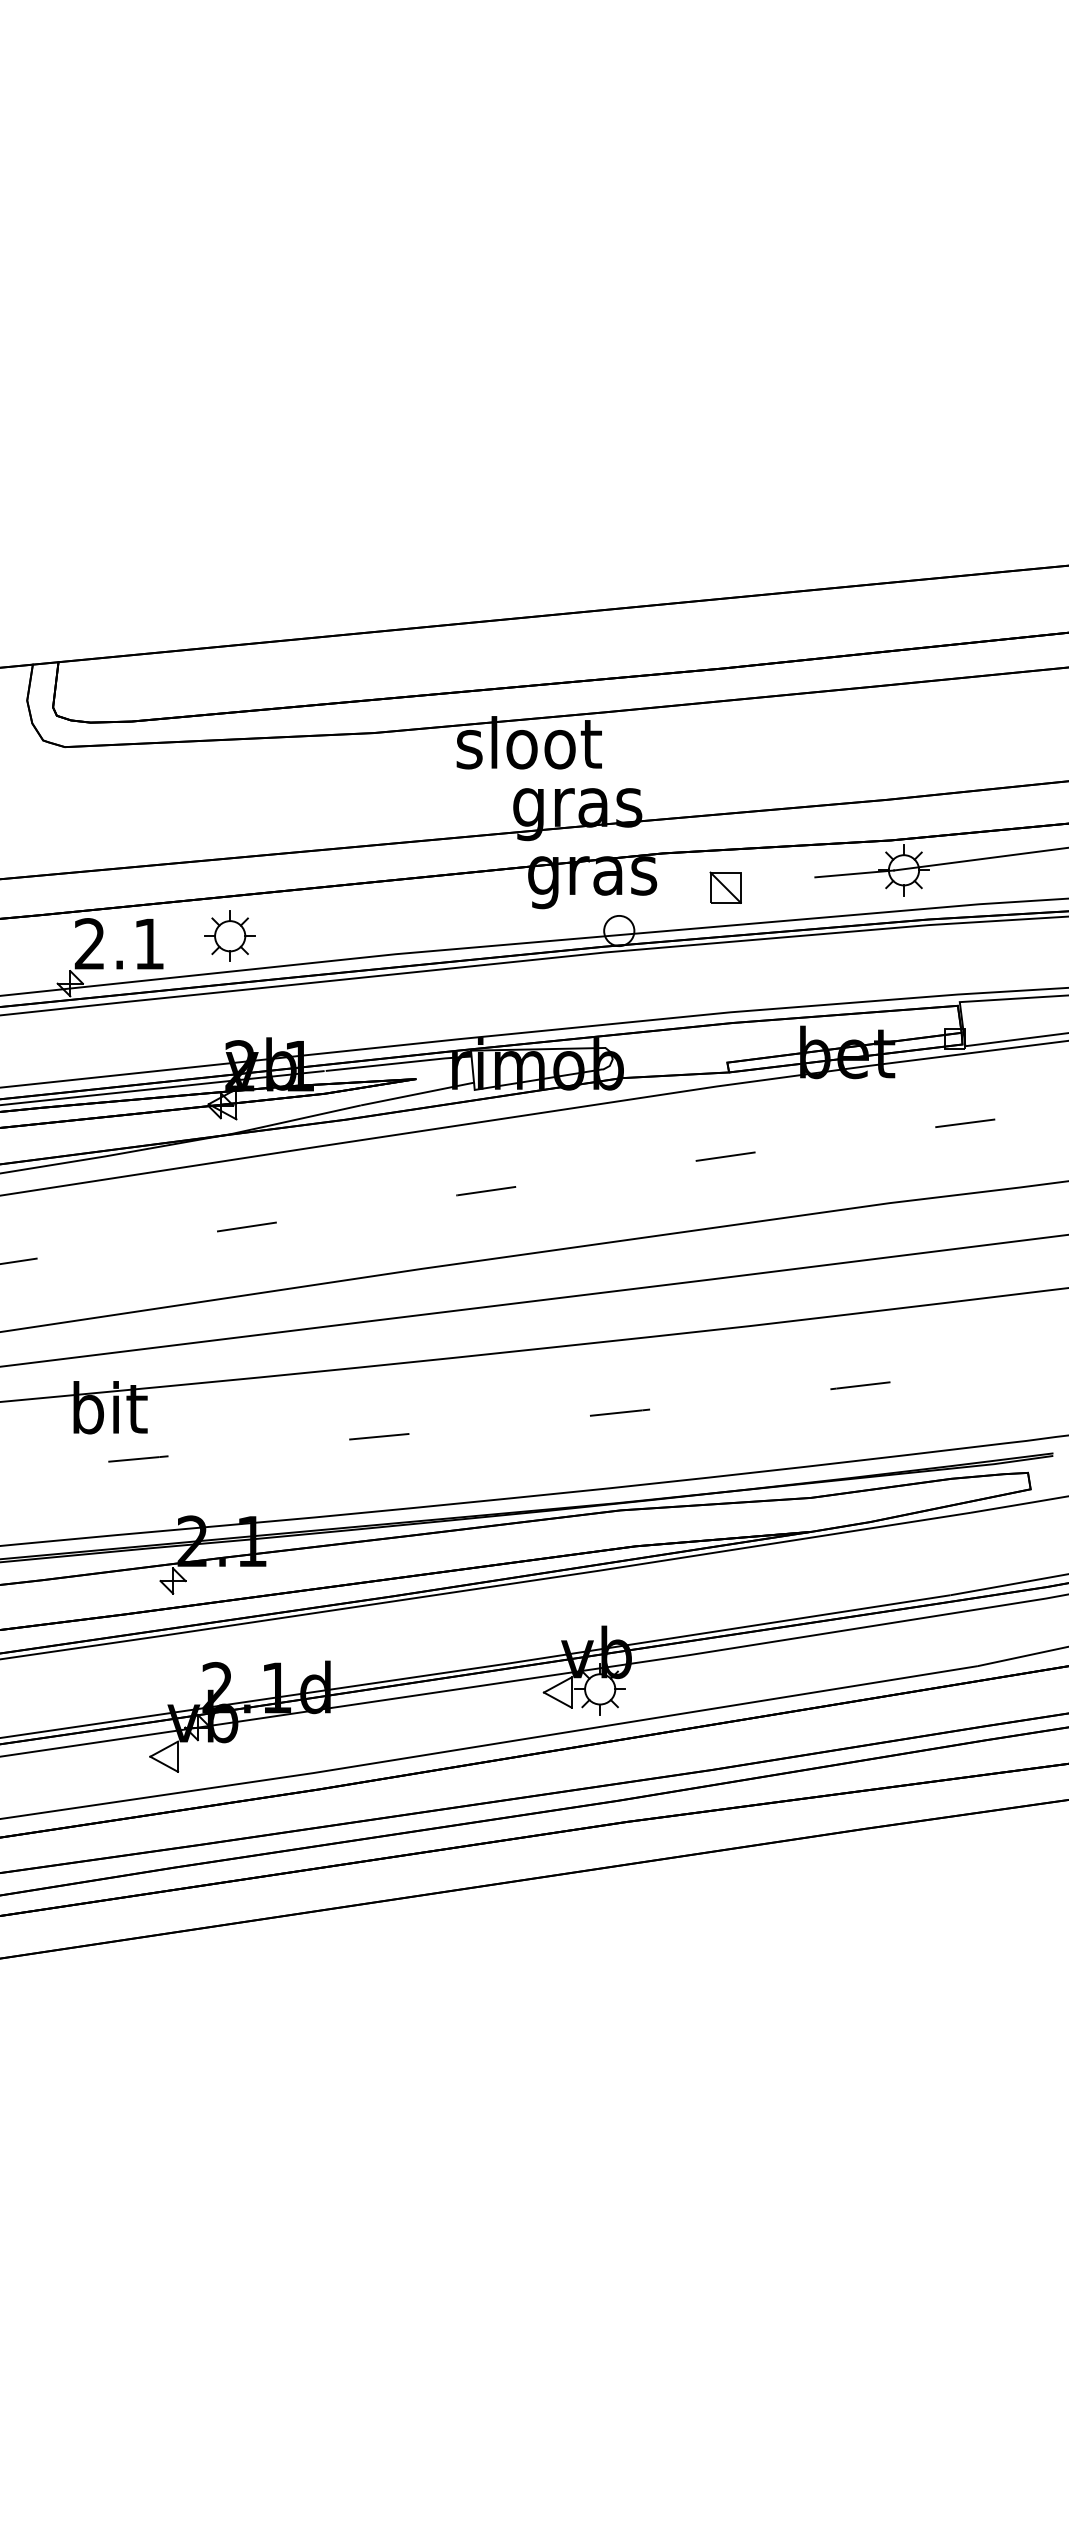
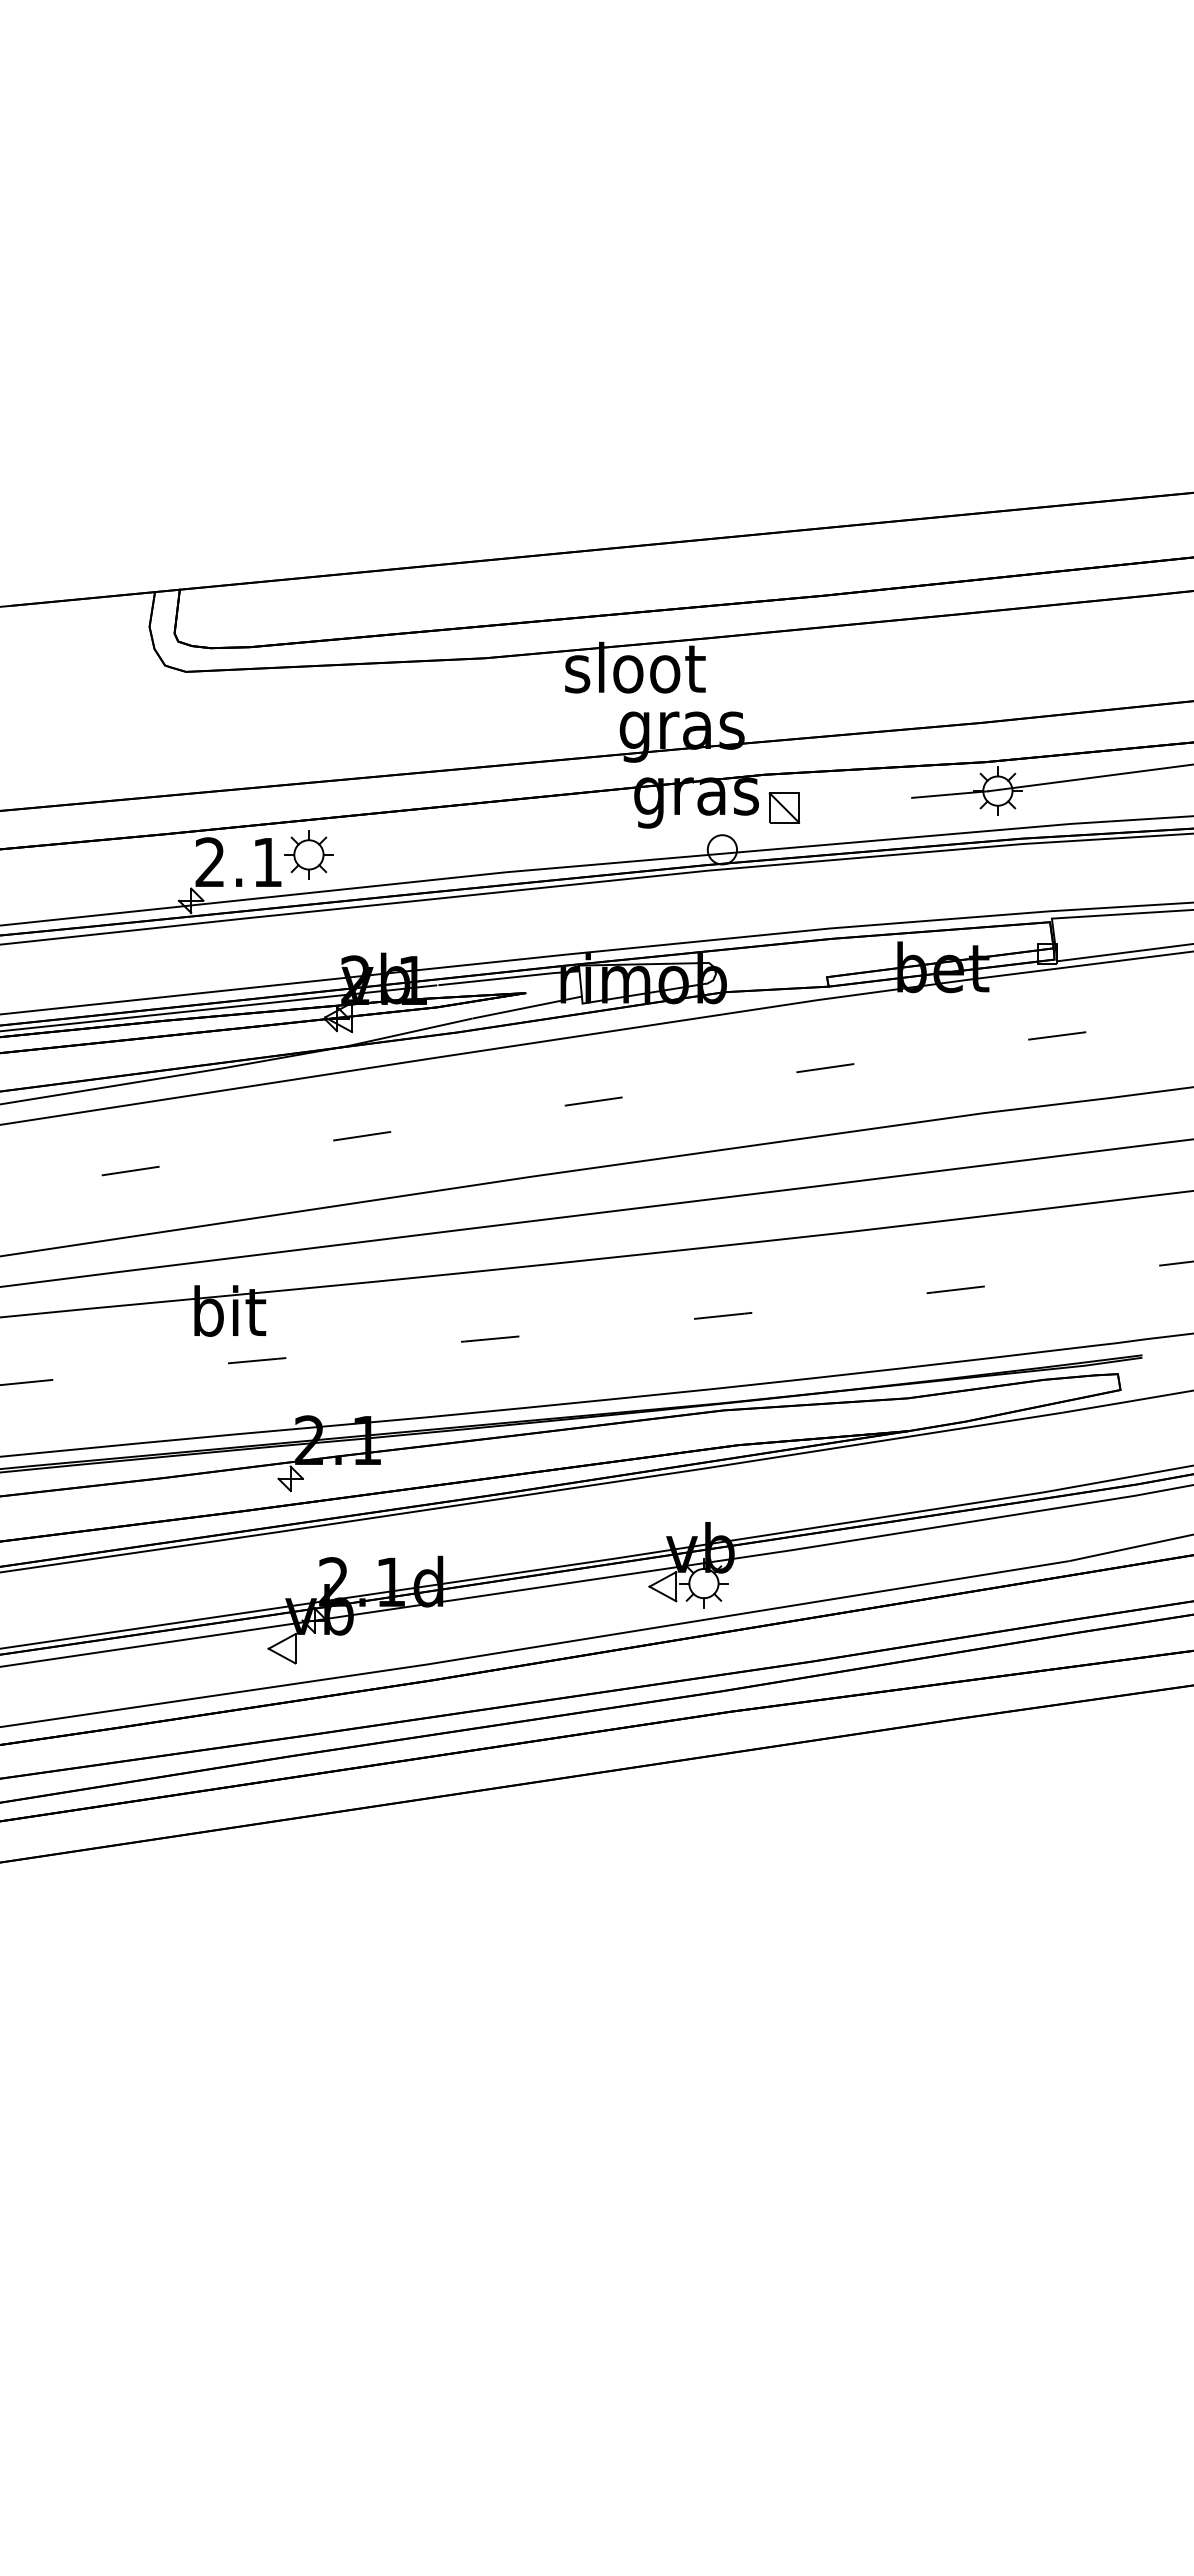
part: (725, 887) -> (784, 807), moved
part: (229, 935) -> (308, 854), moved

